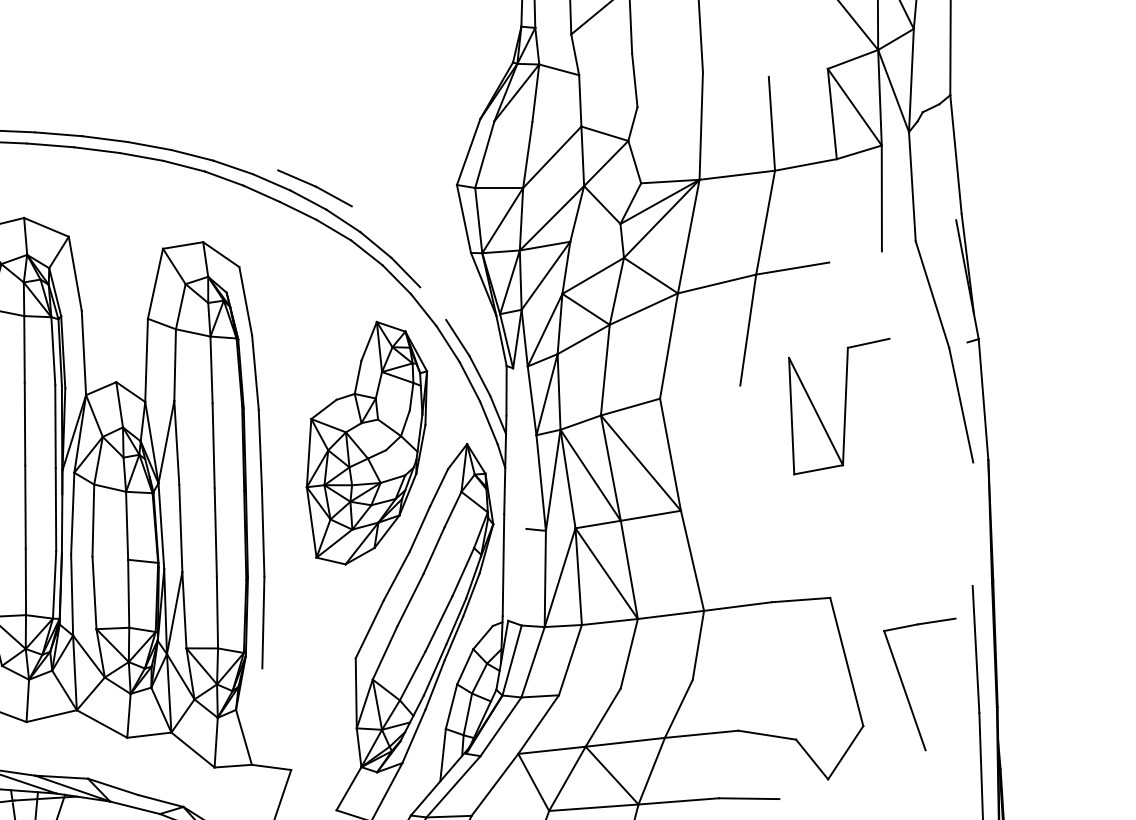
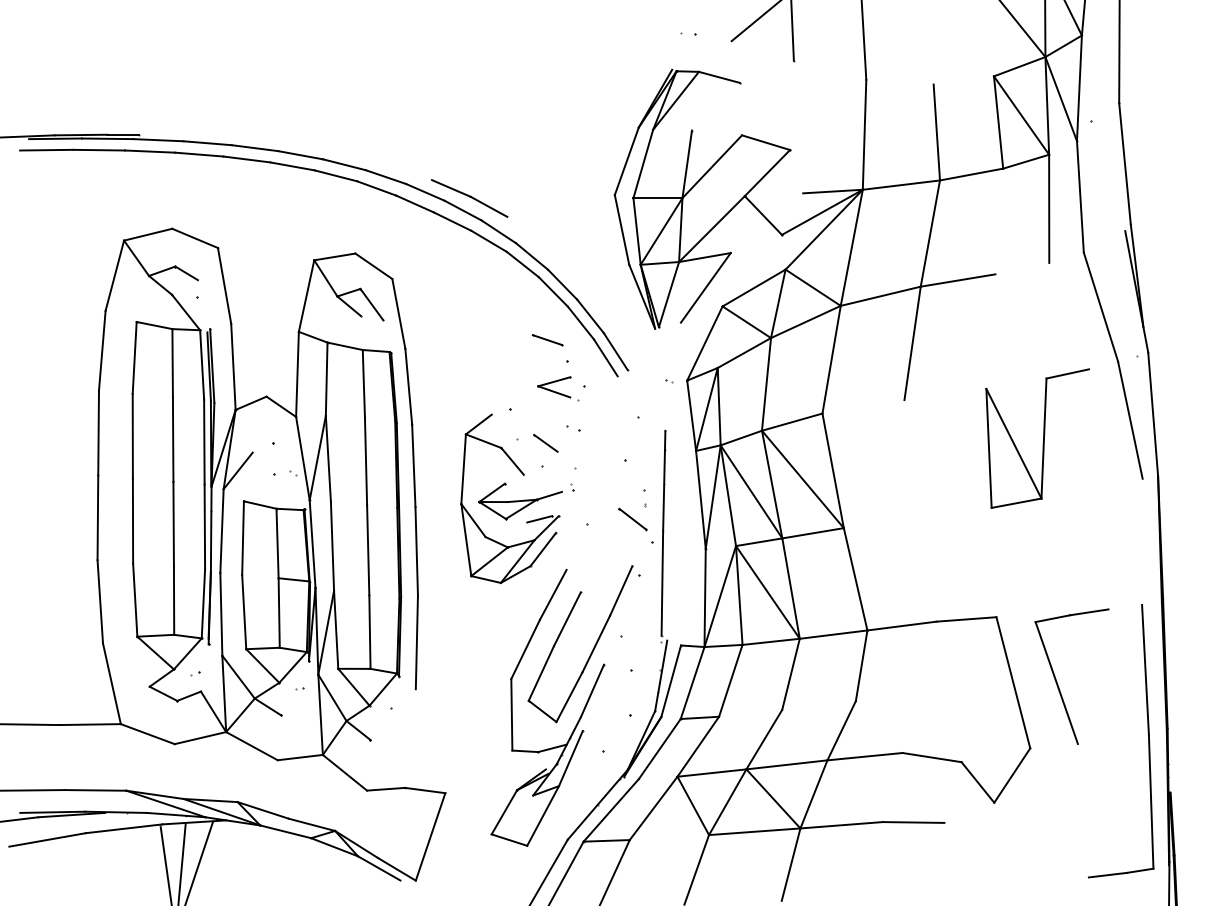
line: (433, 303) -> (590, 316), added
part: (839, 406) -> (1037, 438), moved
part: (905, 689) -> (1057, 681), moved

